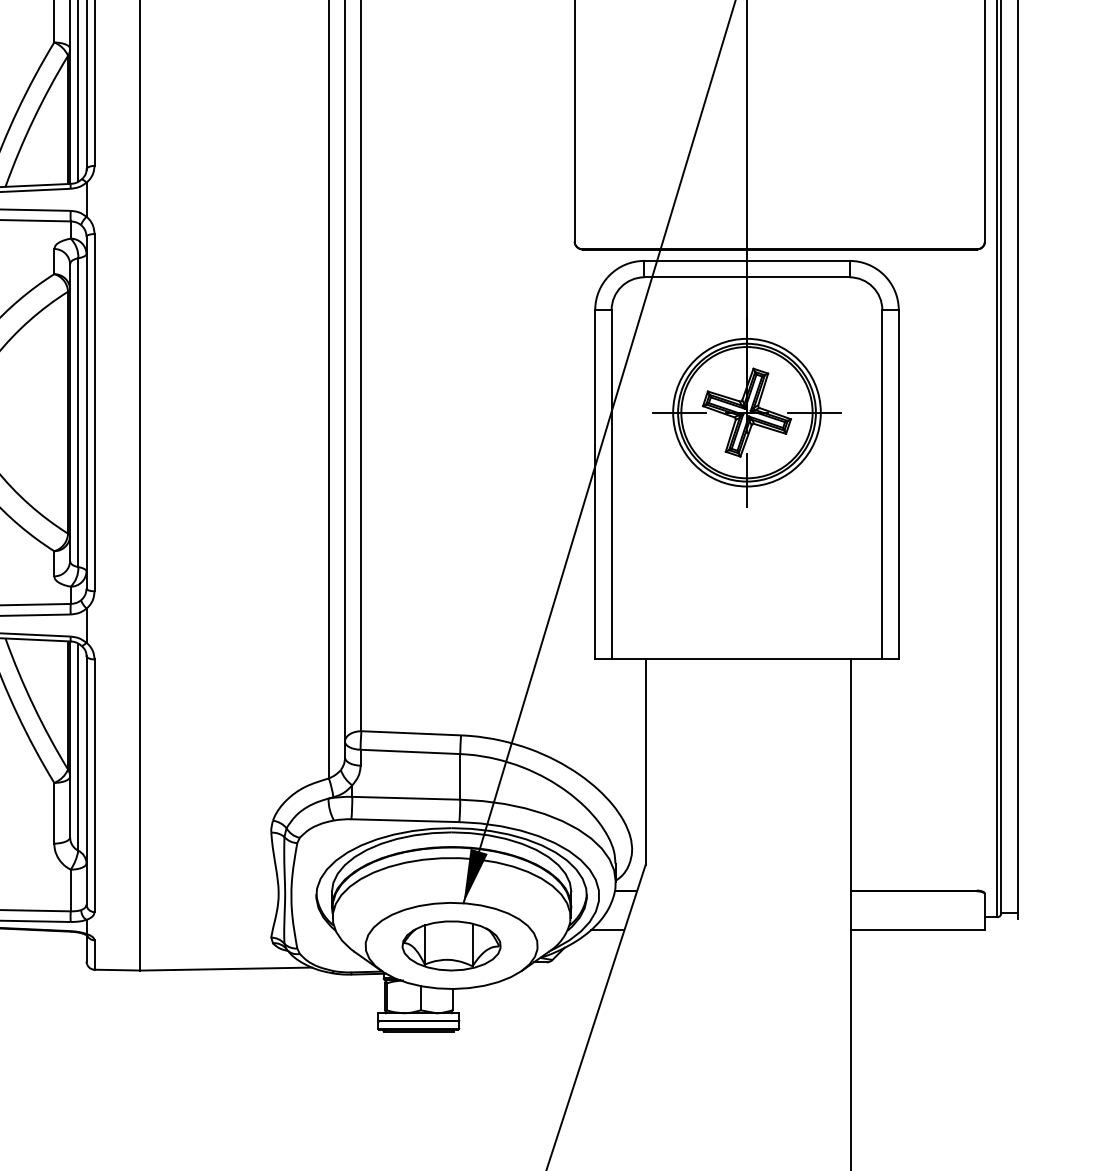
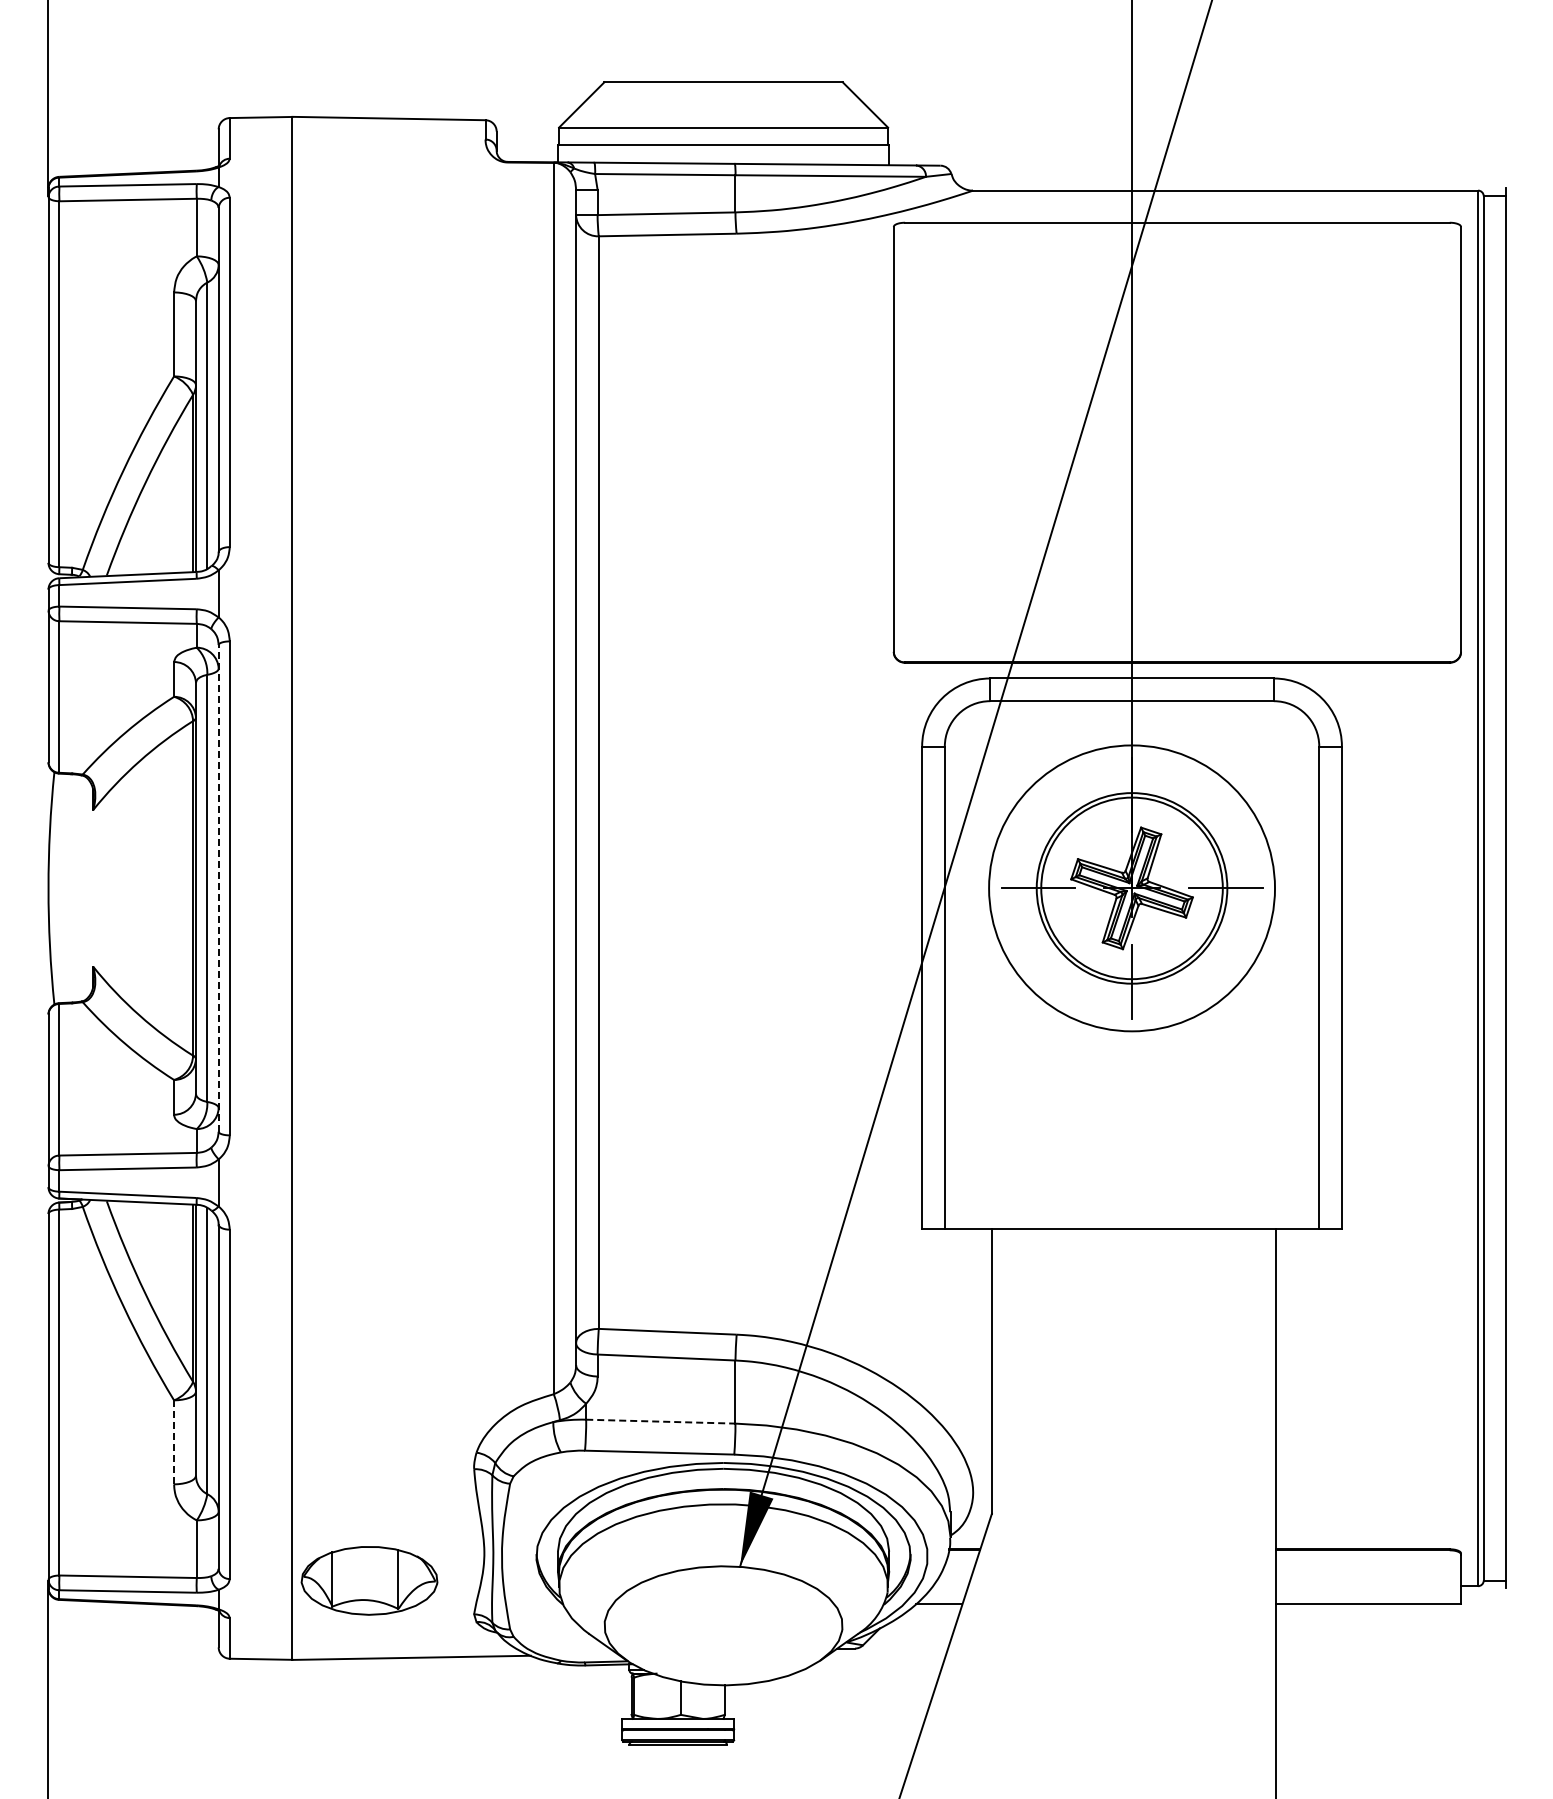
line: (86, 412) -> (218, 887), solid -> dashed
circle: (746, 412) -> (1131, 888), size x1.4
line: (406, 798) -> (660, 1421), solid -> dashed
line: (54, 812) -> (174, 1441), solid -> dashed
part: (451, 945) -> (369, 1580), moved

